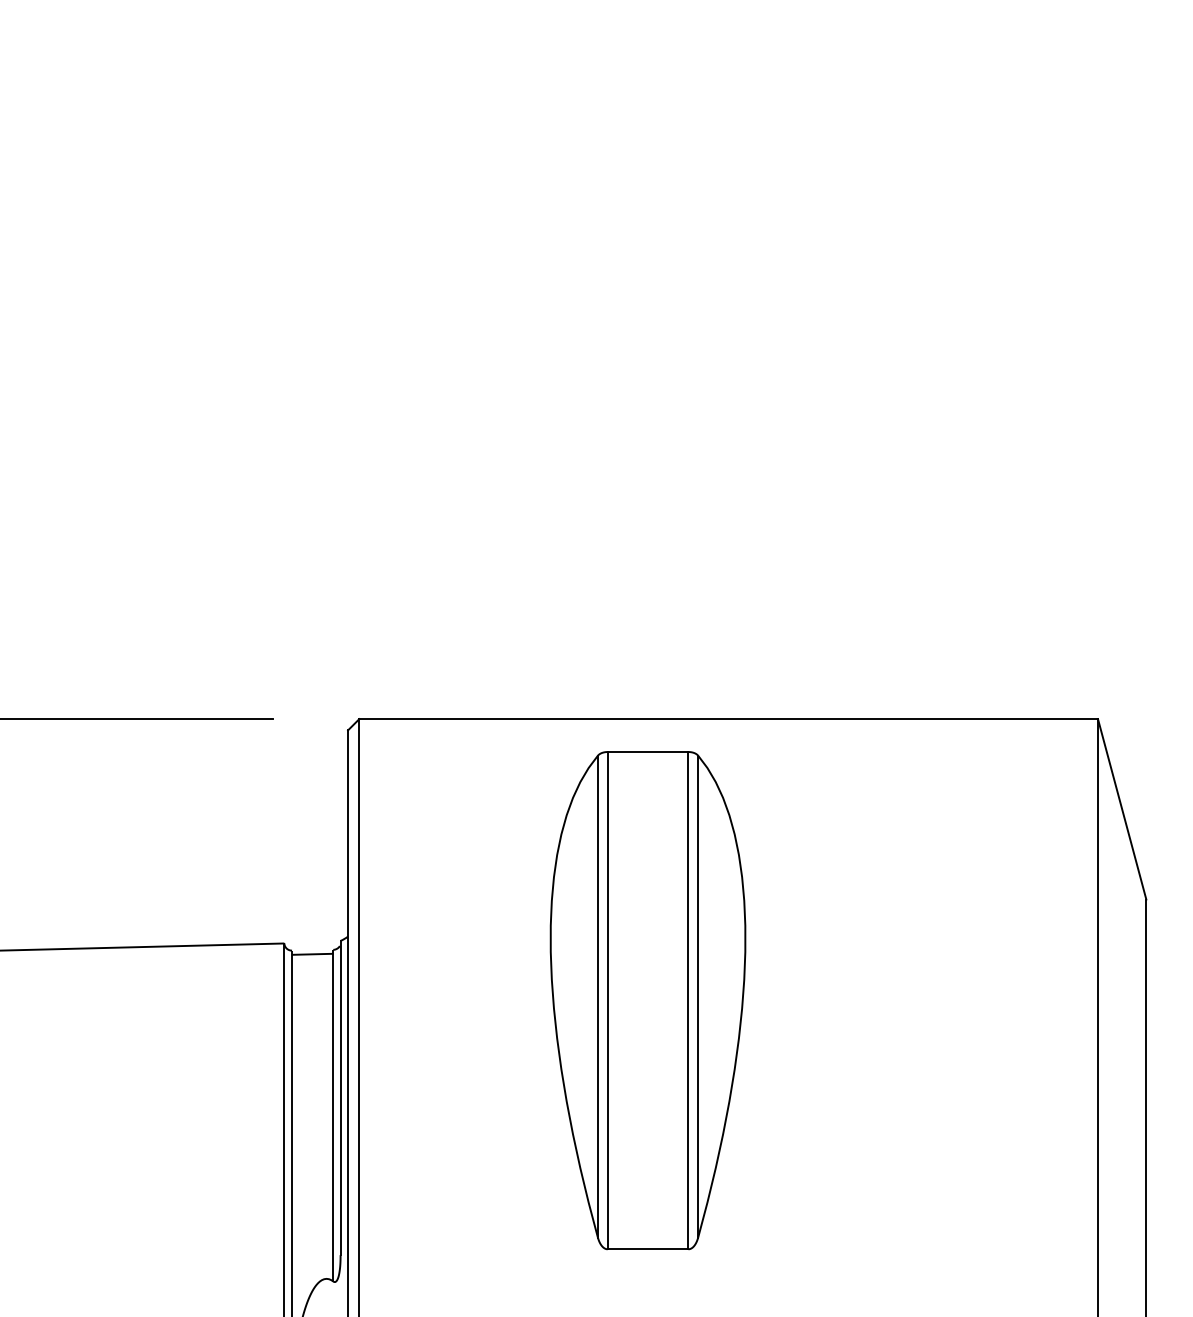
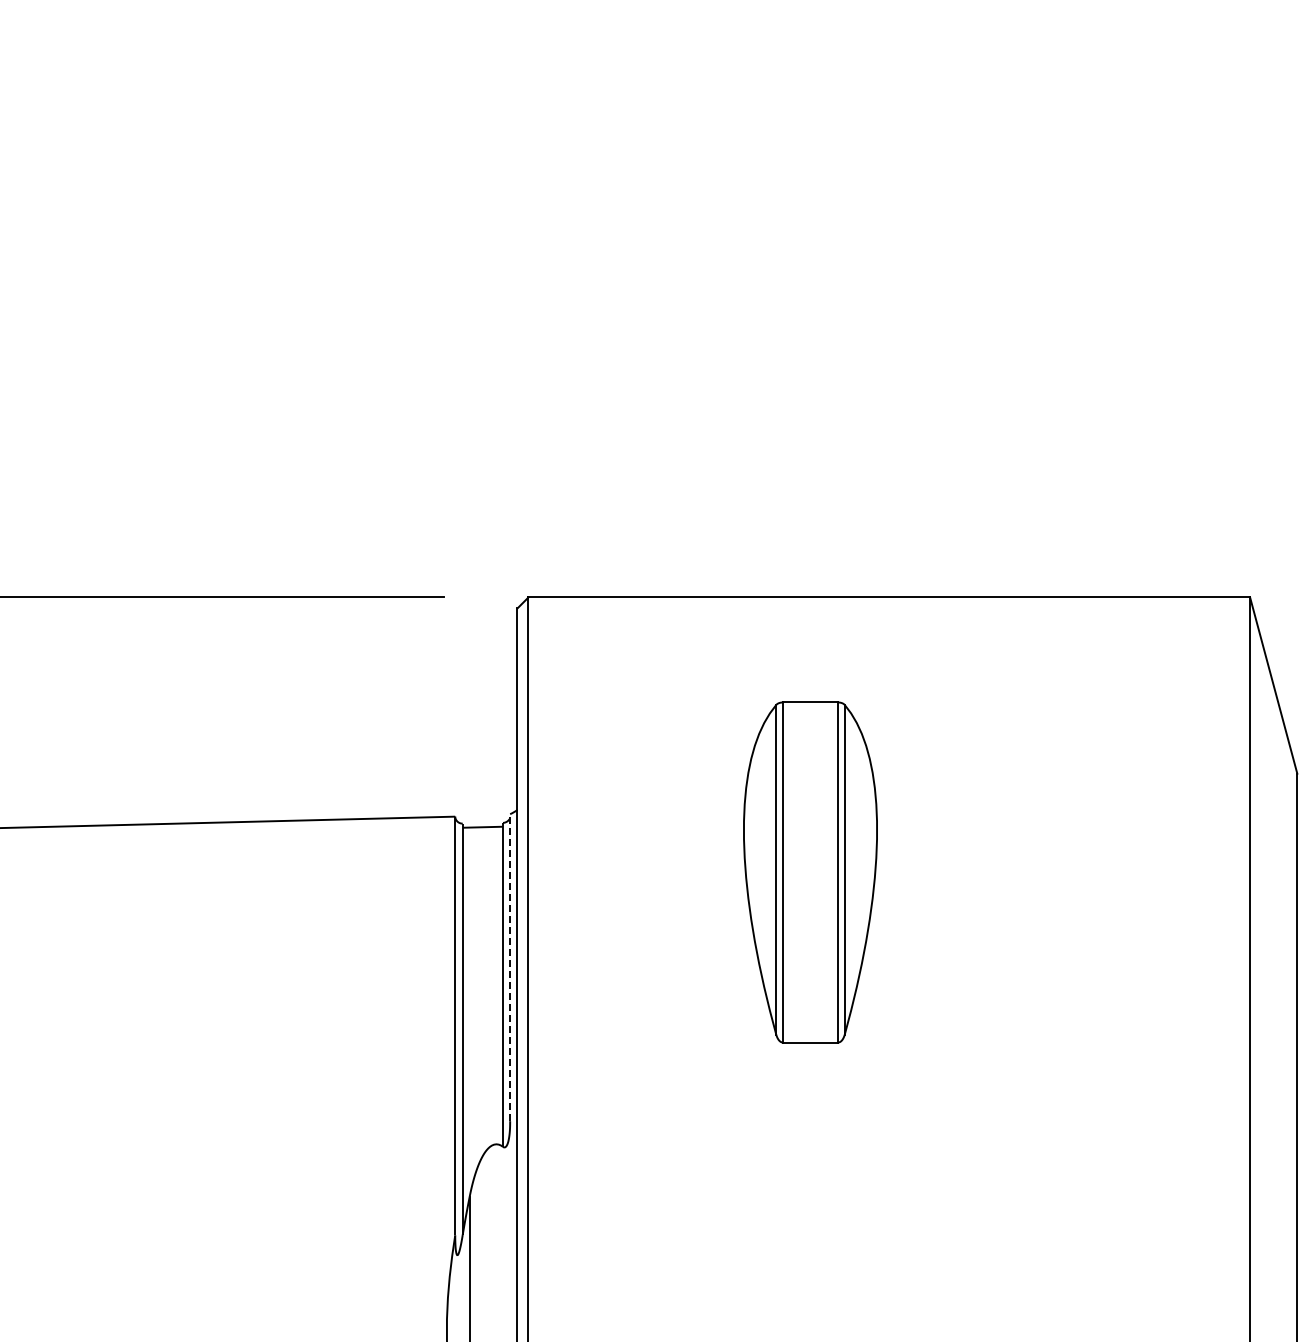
part: (648, 1000) -> (810, 872), size x0.7
line: (340, 1097) -> (510, 967), solid -> dashed

